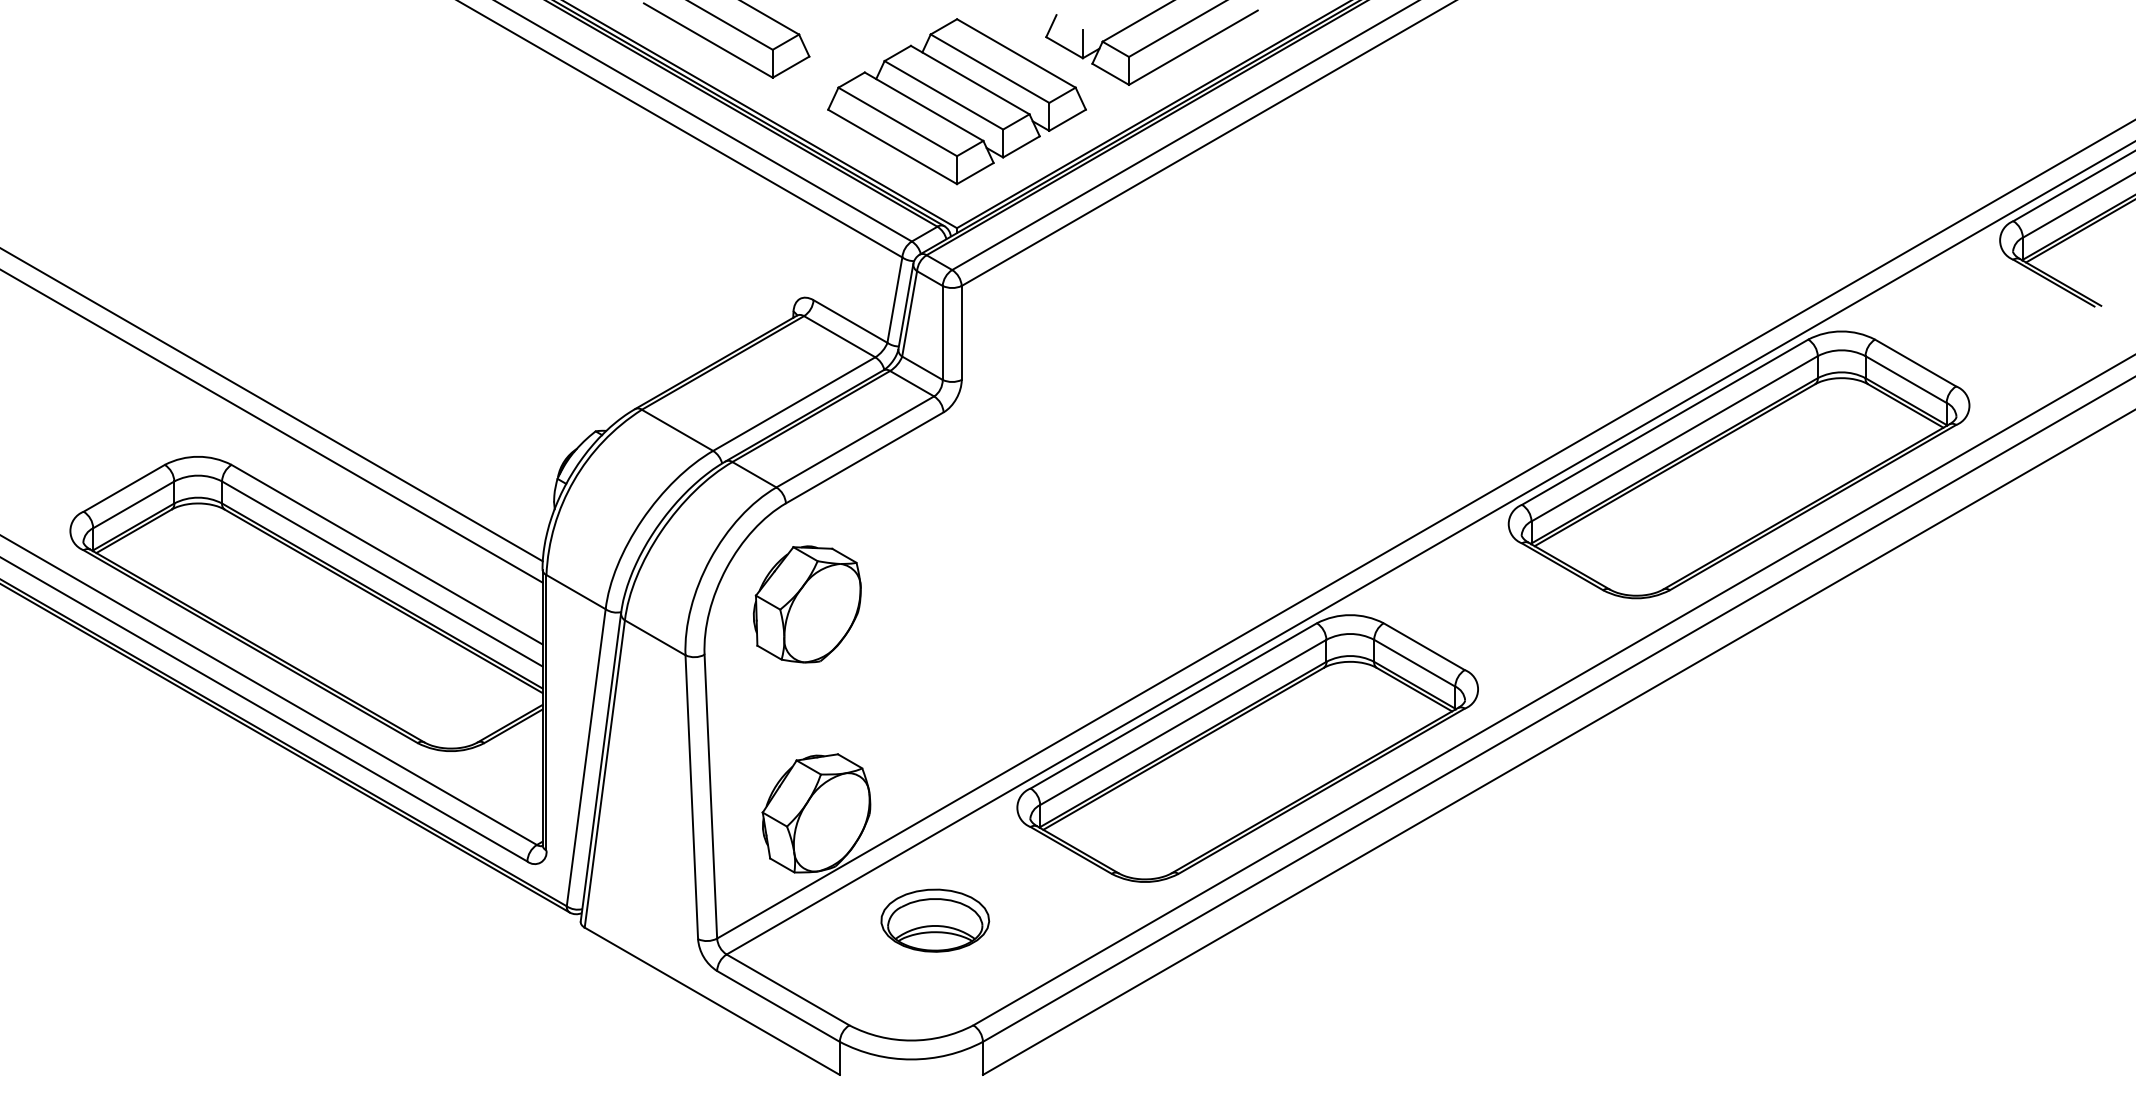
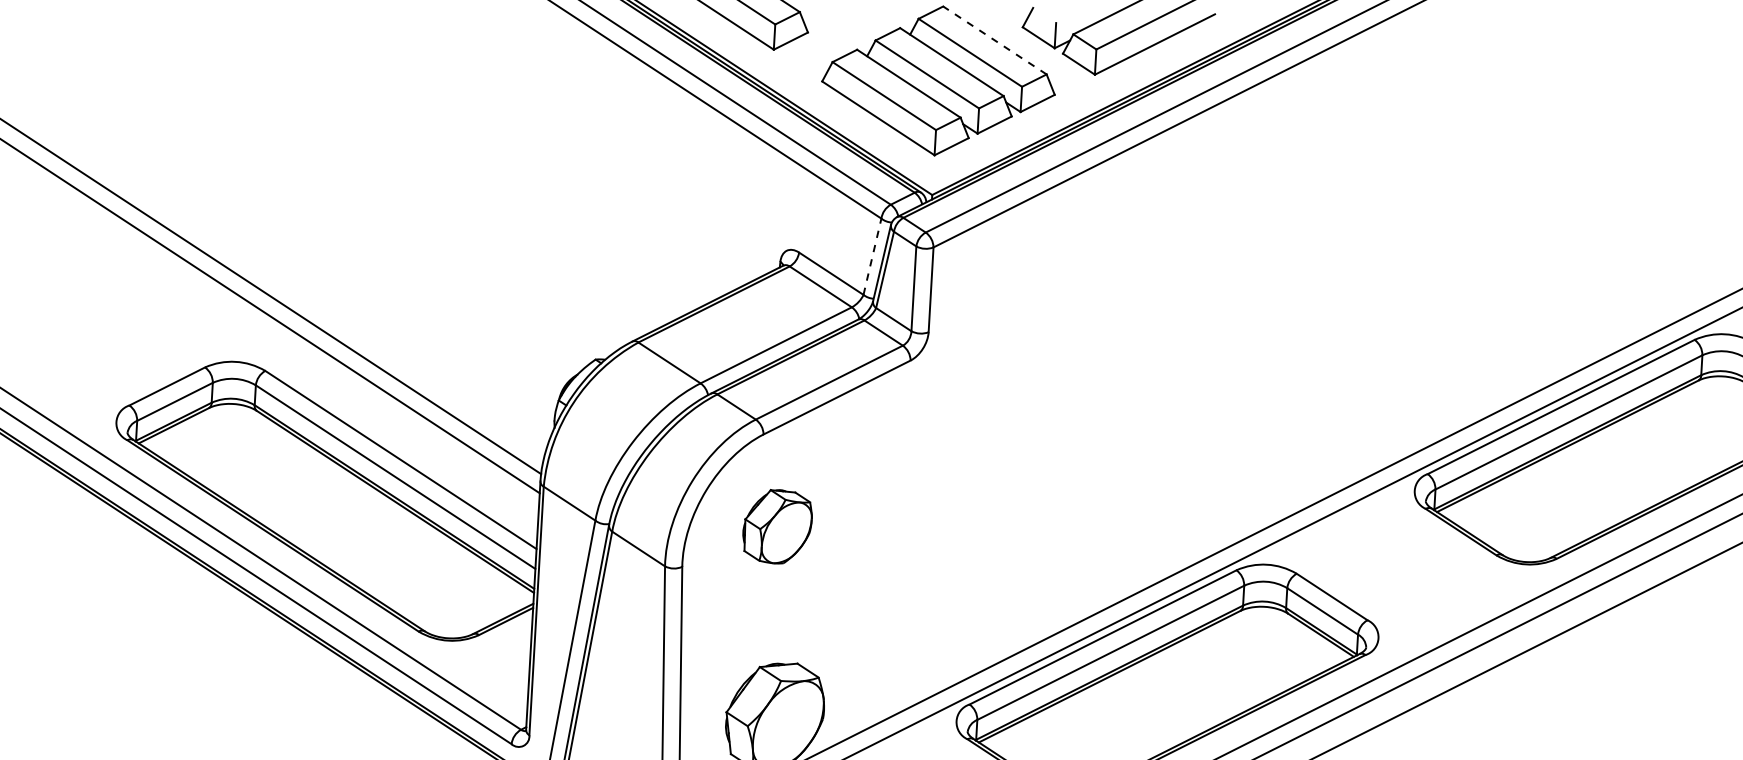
line: (1015, 53) -> (994, 40), solid -> dashed
line: (894, 299) -> (872, 256), solid -> dashed
part: (806, 604) -> (776, 526), size x0.7

